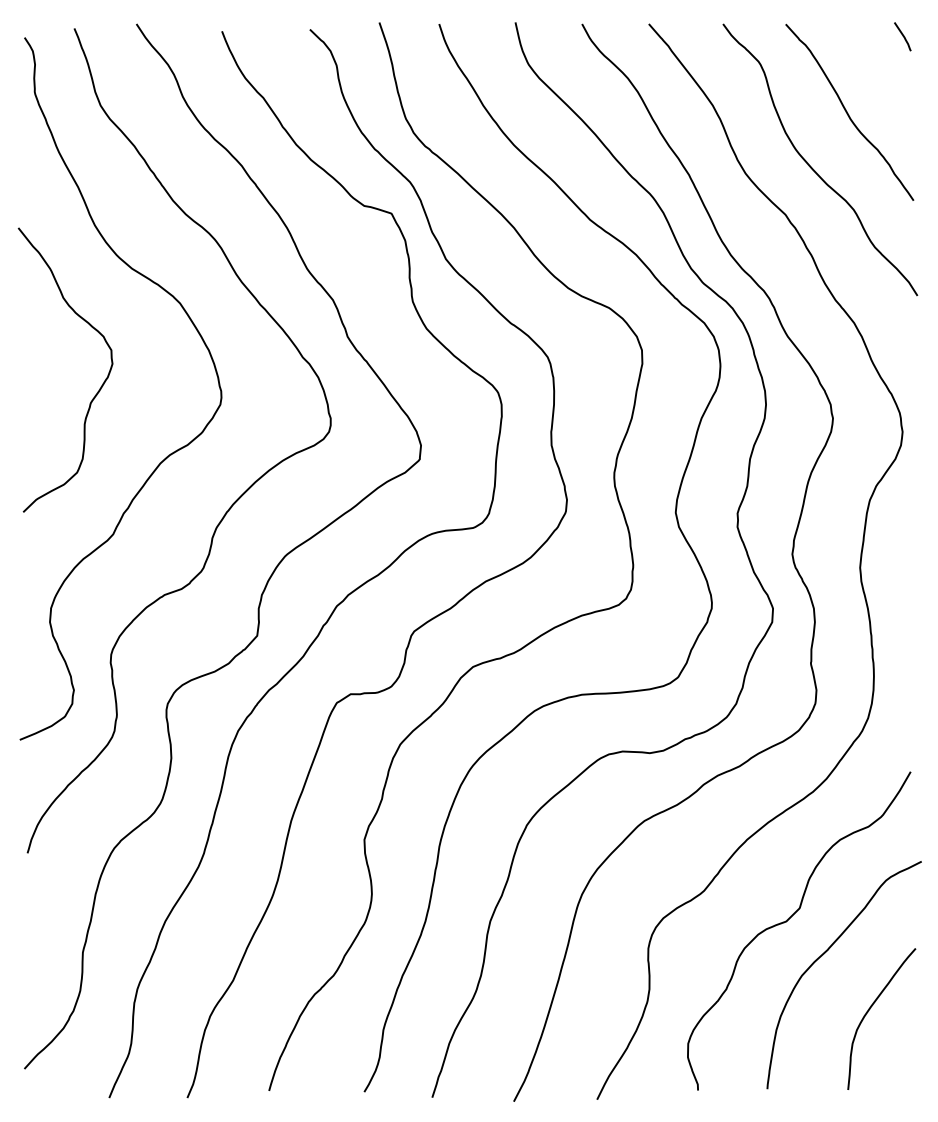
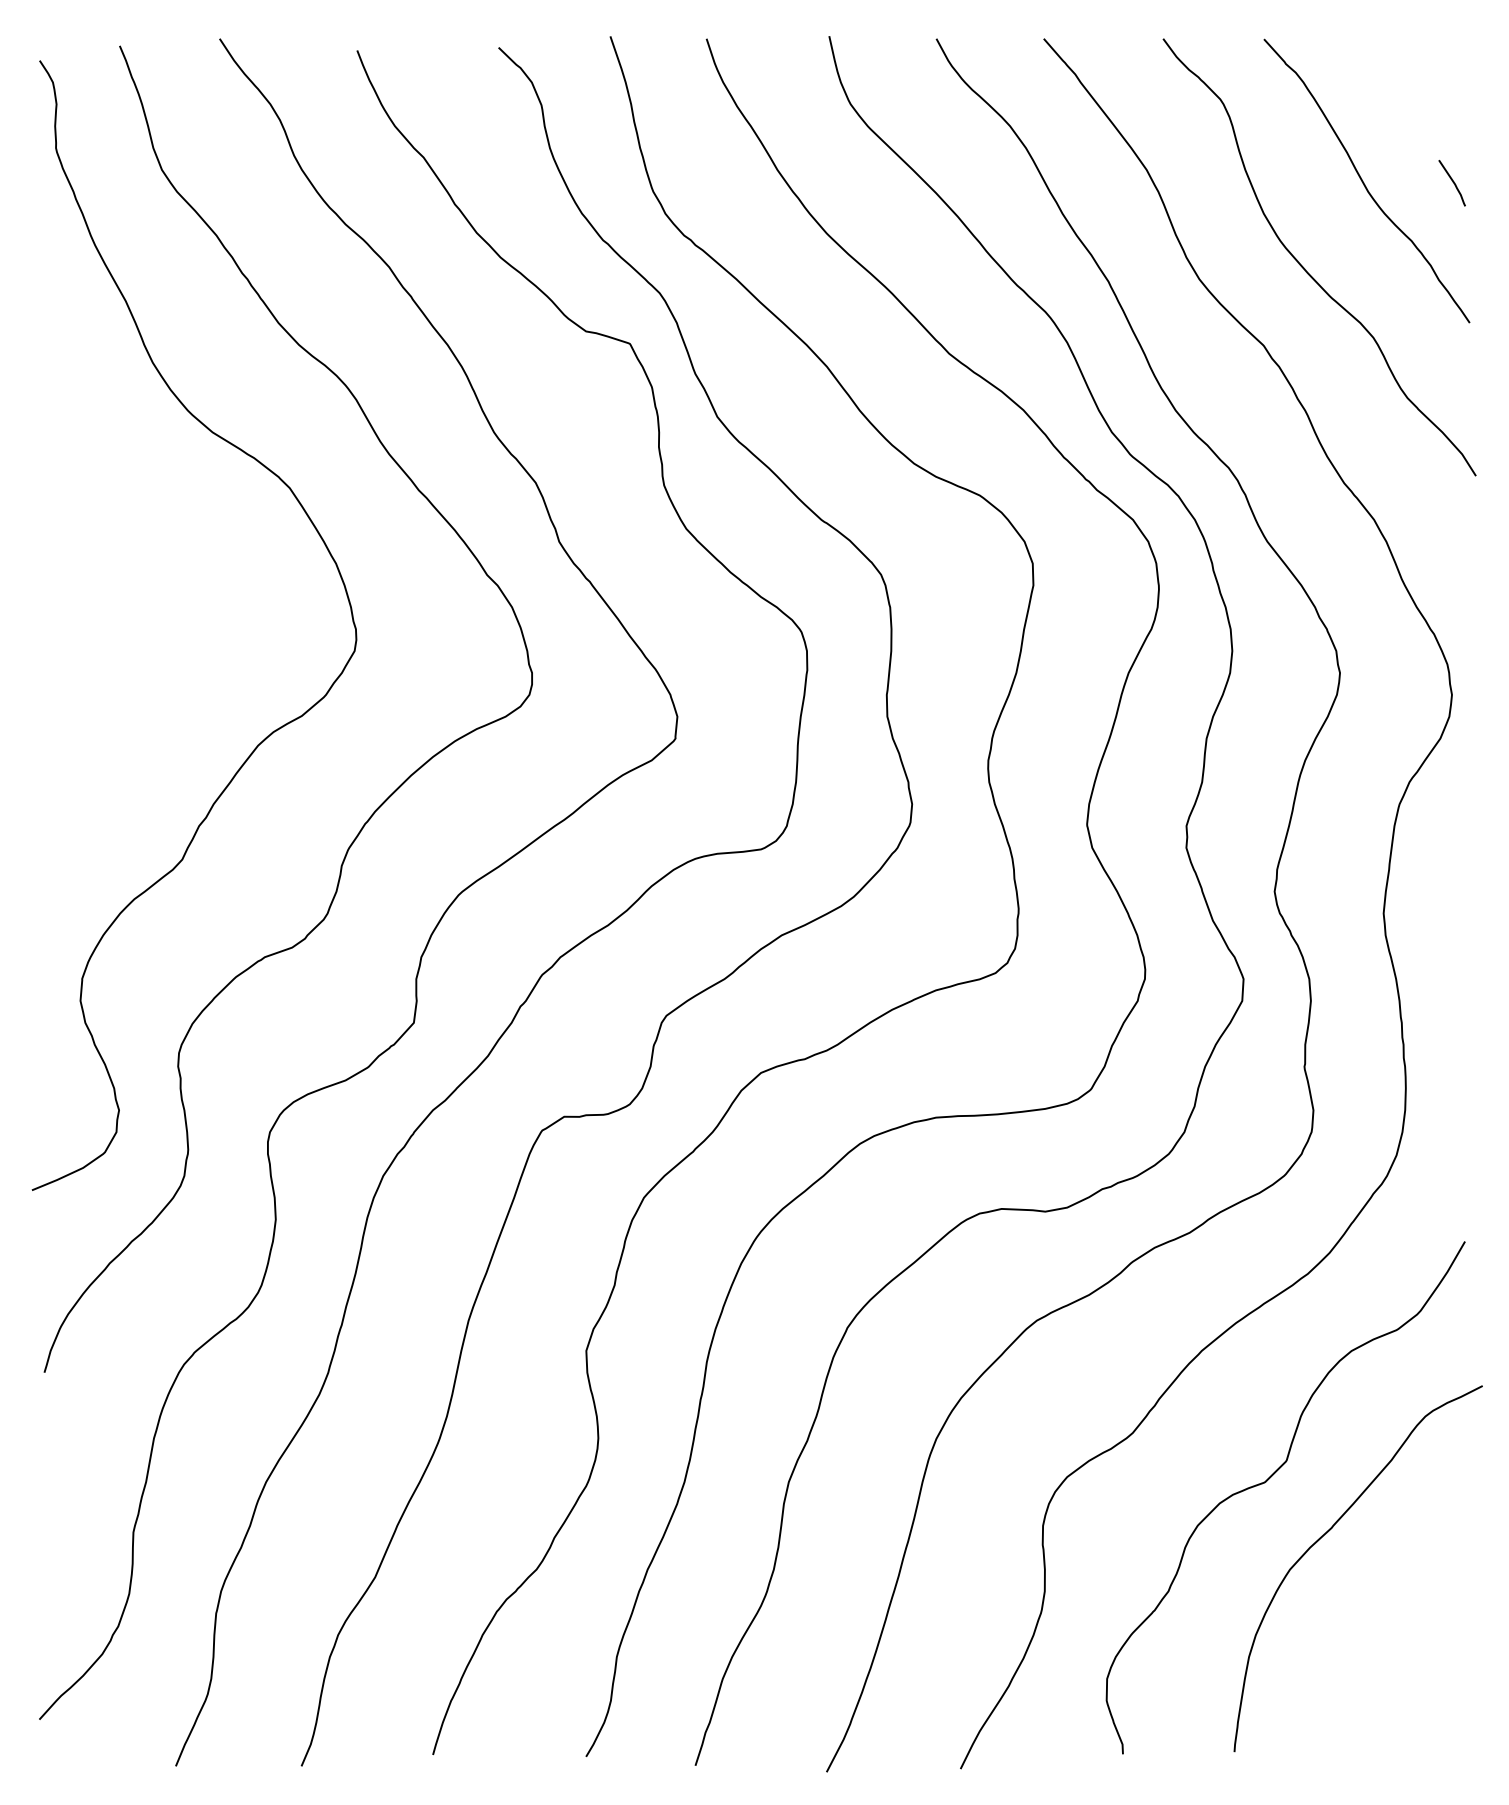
curve: (902, 36) -> (1451, 182), moved
curve: (97, 391) -> (156, 629), removed
curve: (870, 1009) -> (1400, 1623), removed

